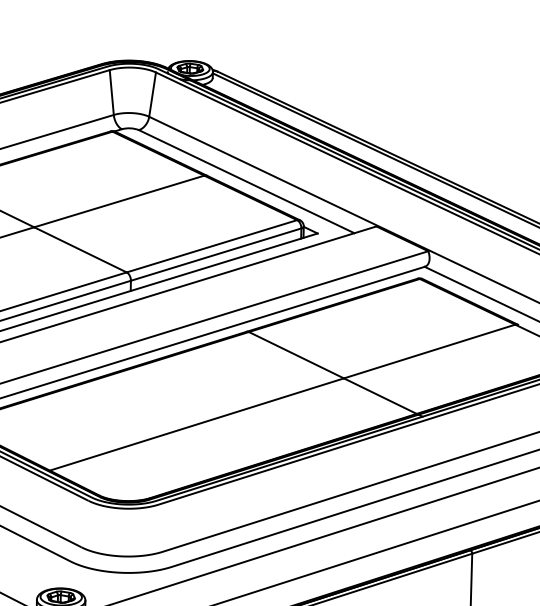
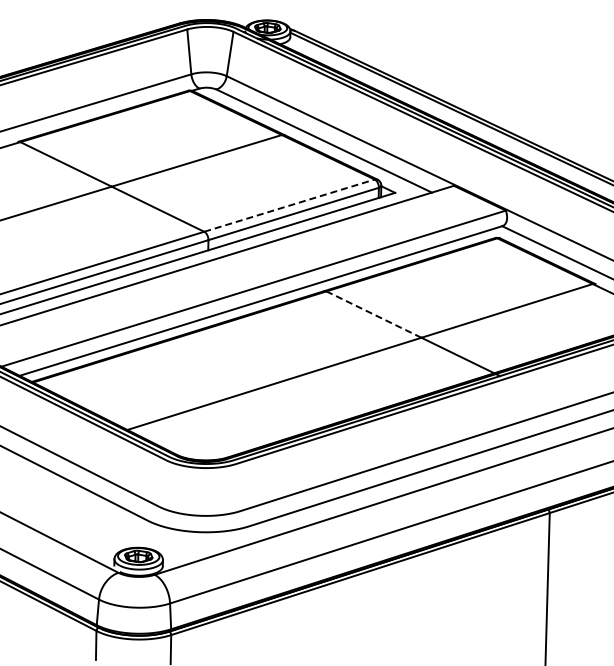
line: (211, 246) -> (289, 205), solid -> dashed
line: (295, 355) -> (373, 314), solid -> dashed

